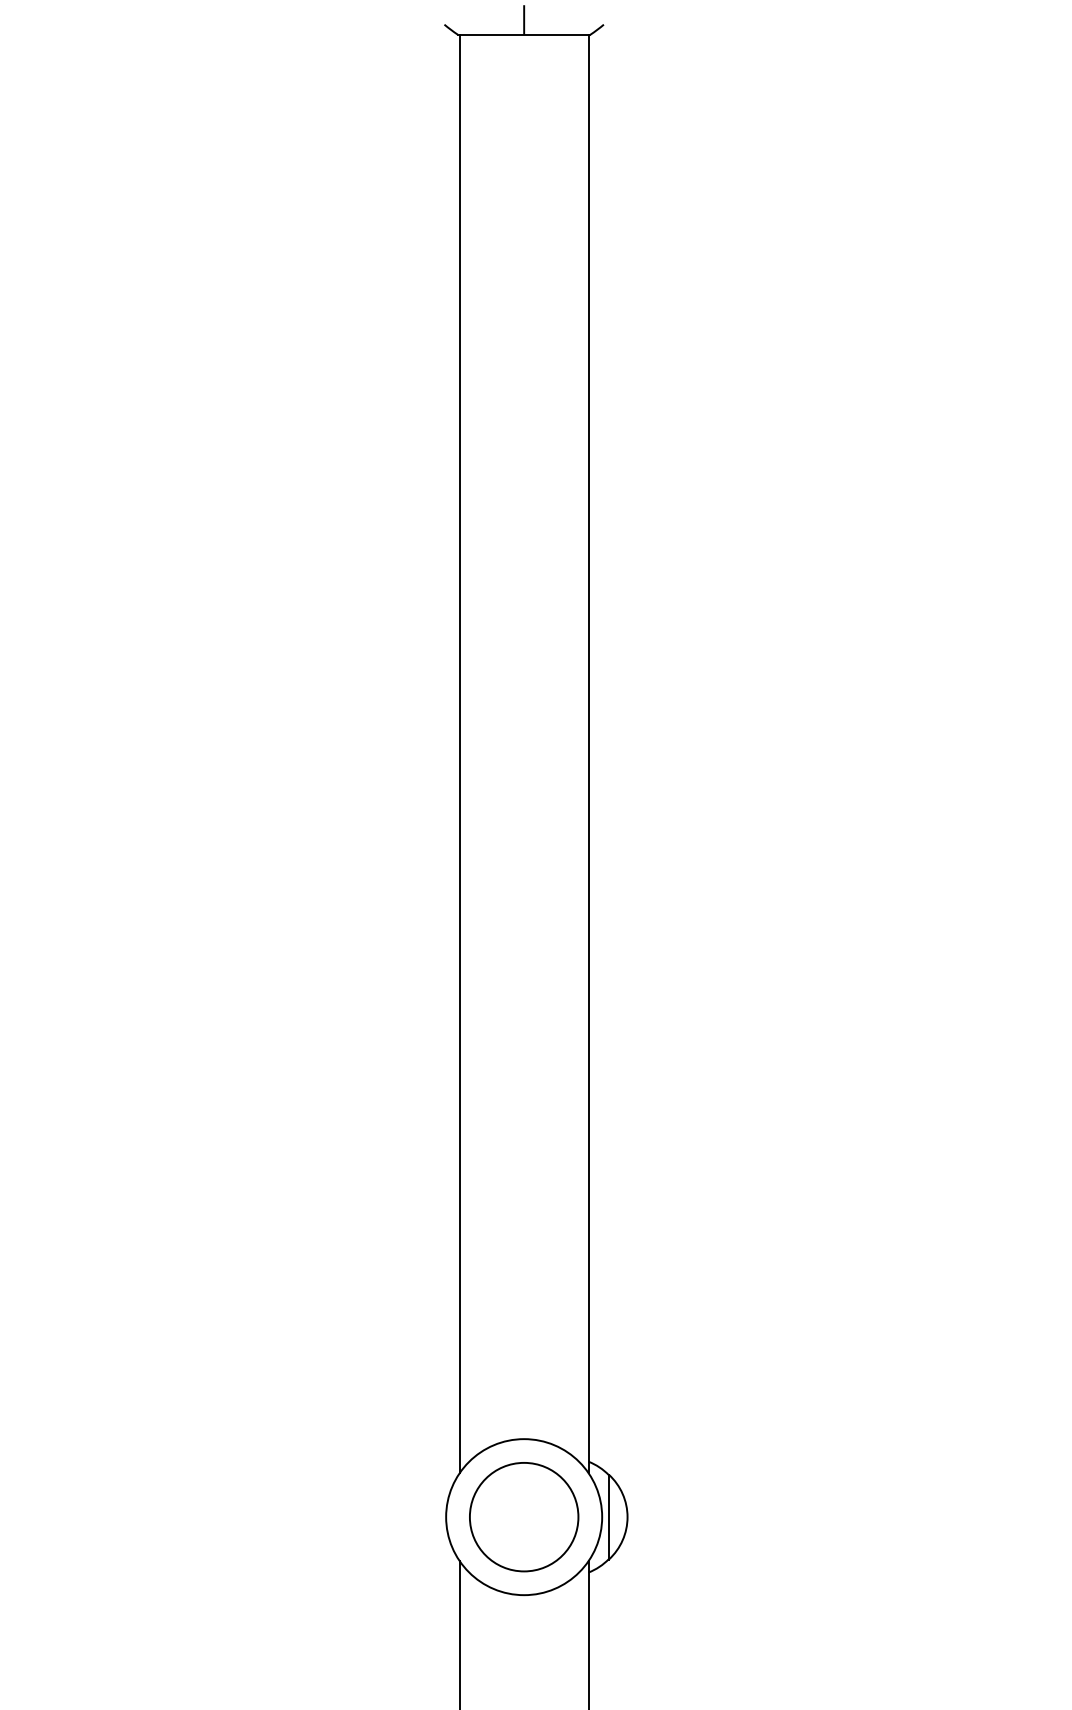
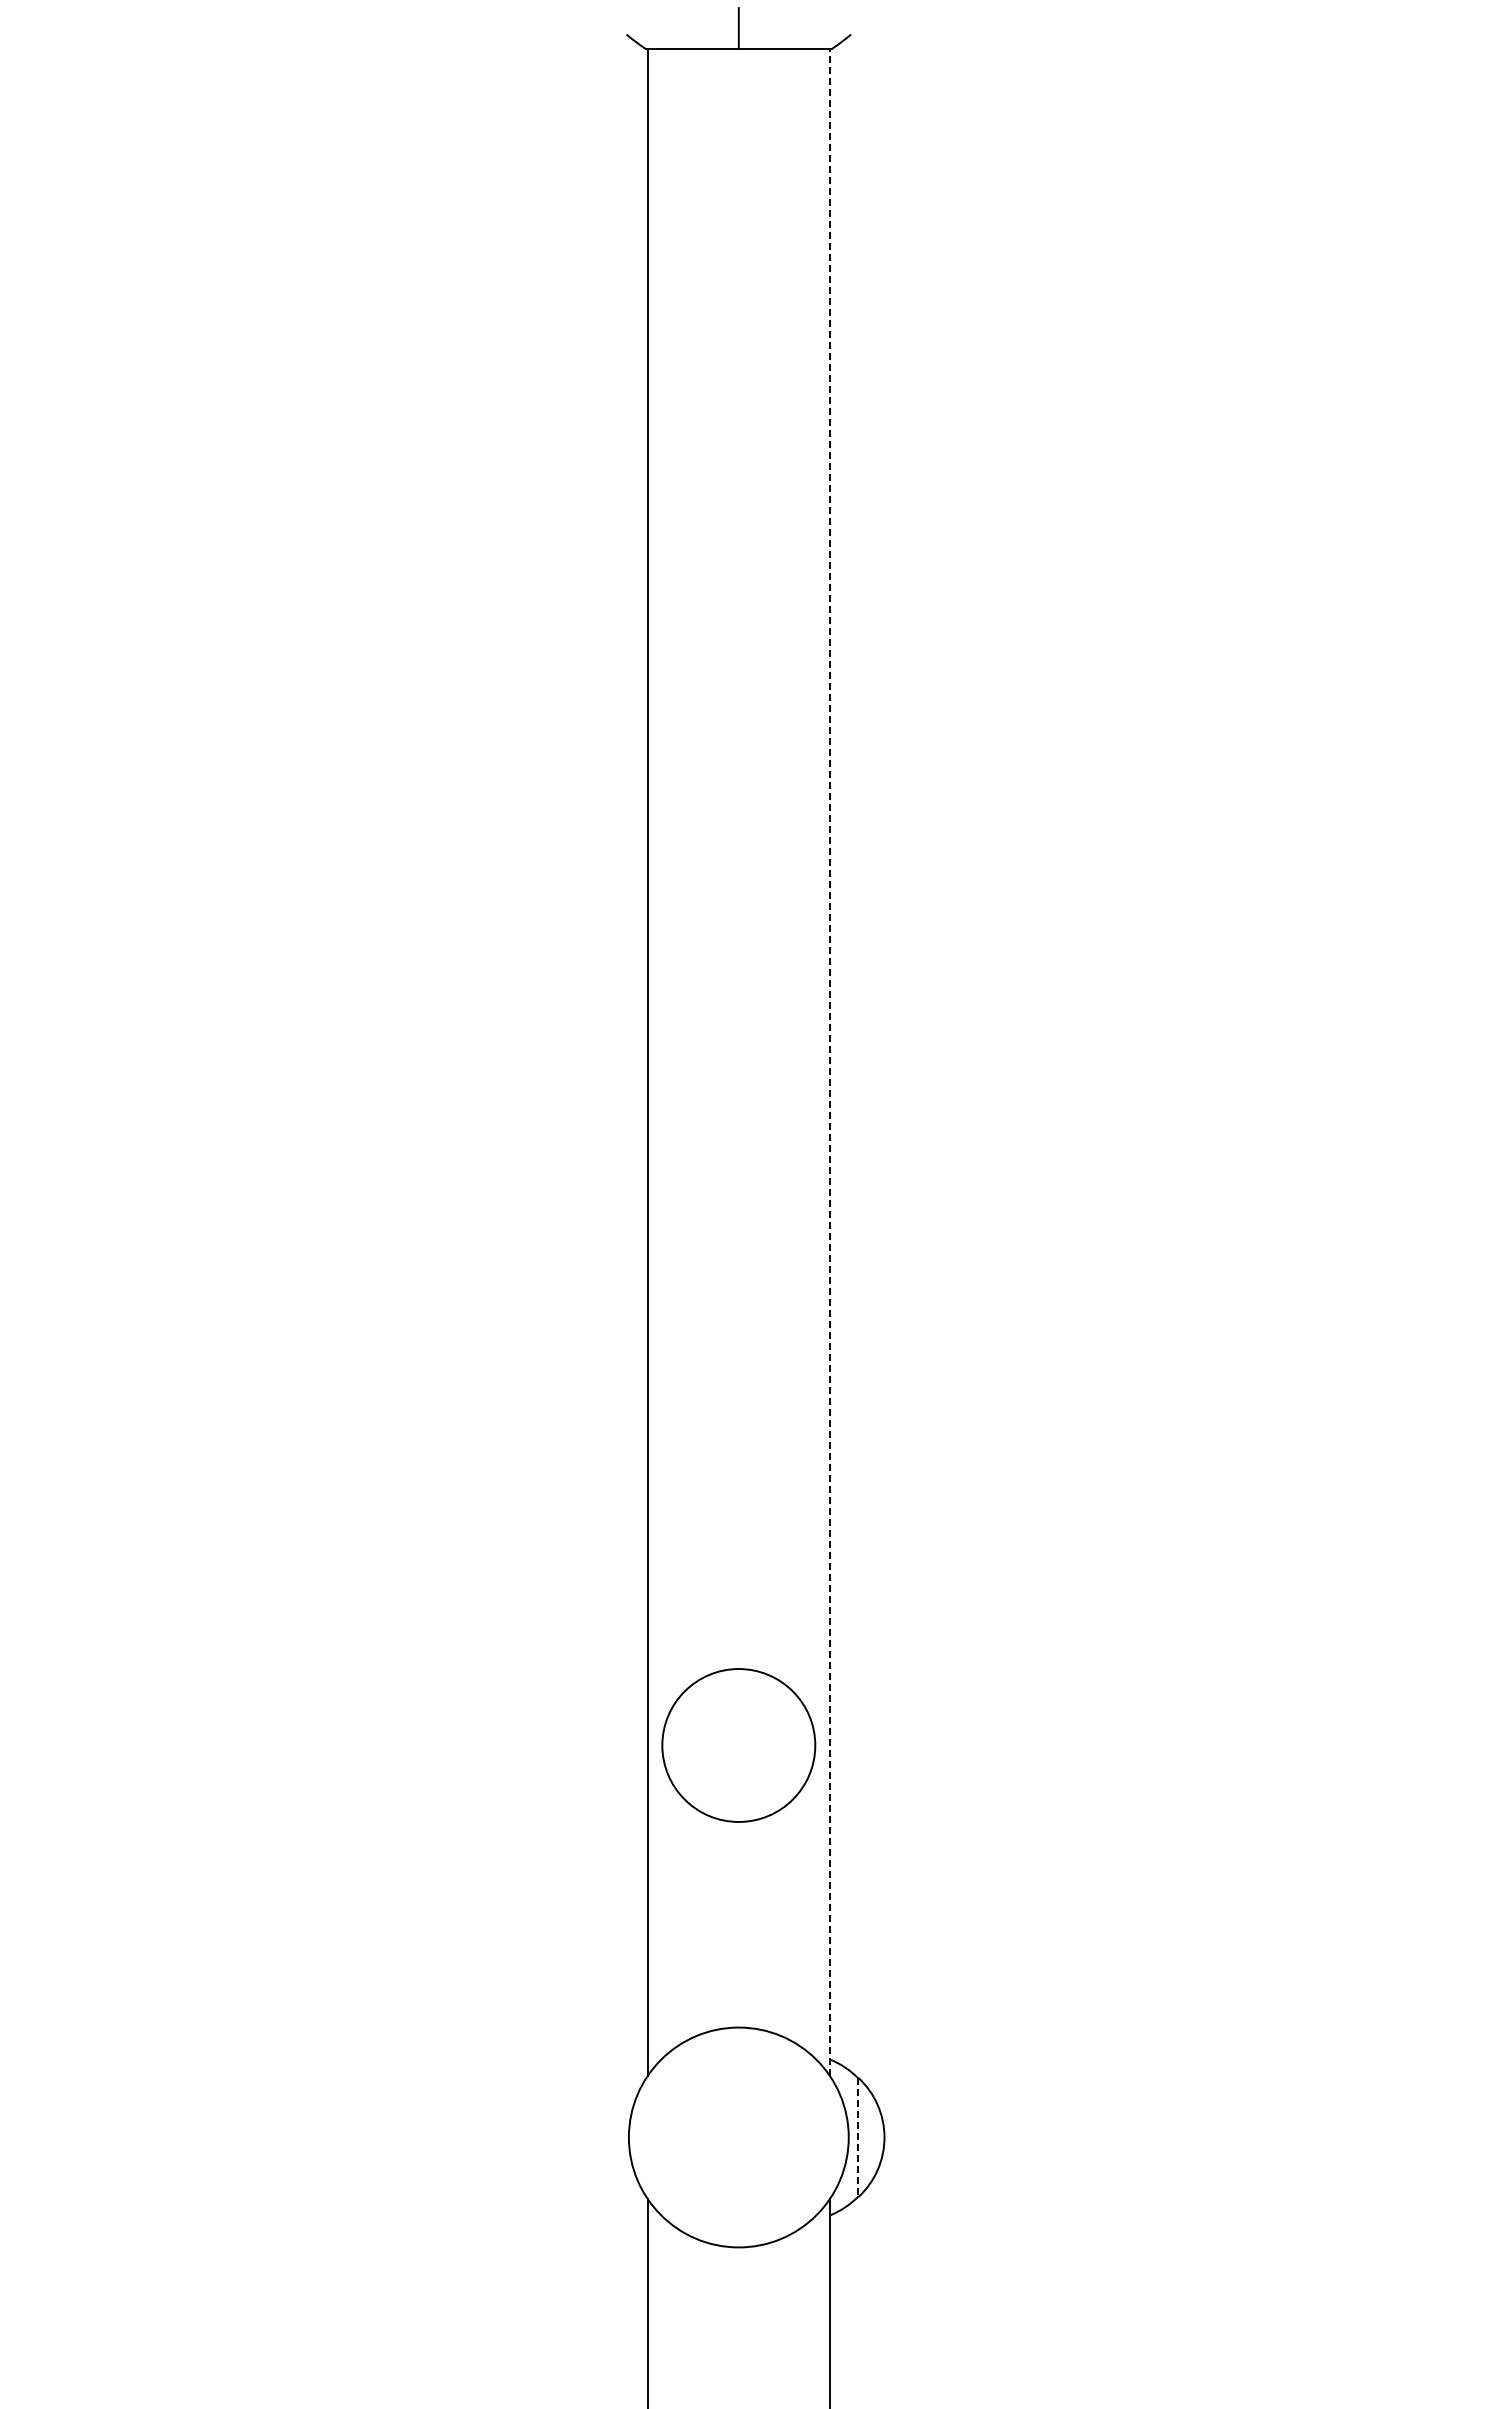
line: (588, 753) -> (829, 1061), solid -> dashed
circle: (523, 1517) -> (738, 1745), moved
line: (609, 1517) -> (858, 2137), solid -> dashed

